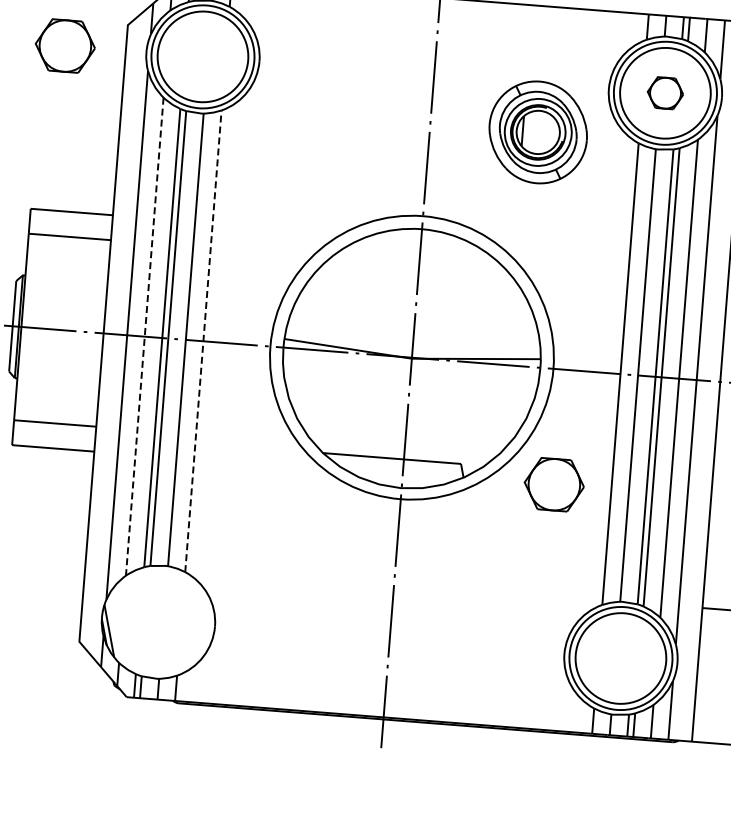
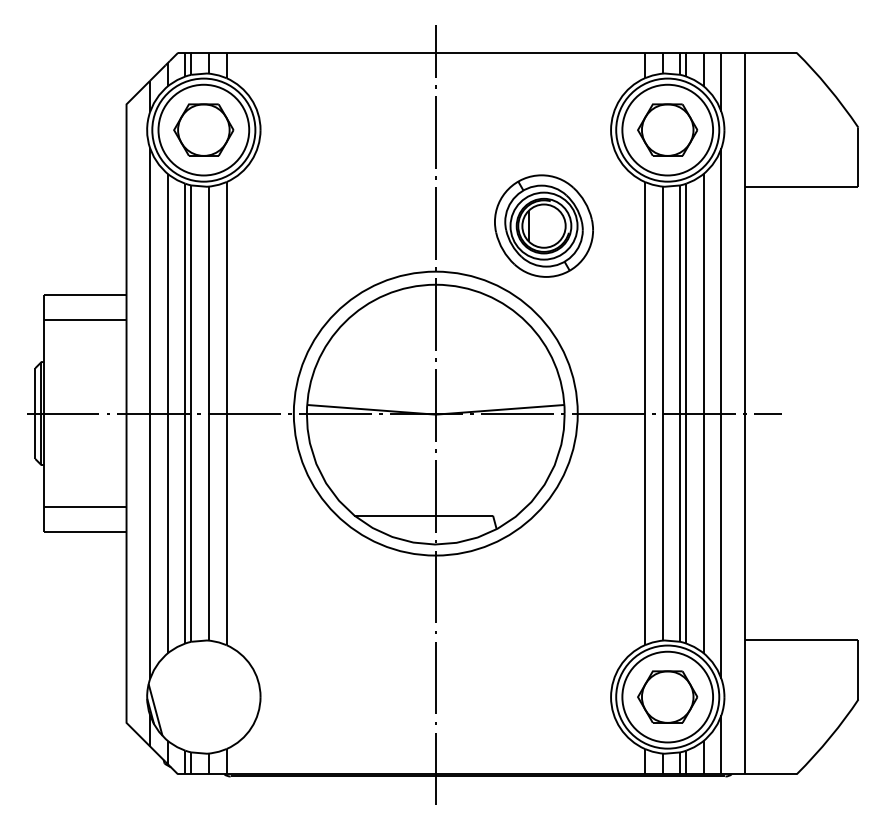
part: (65, 45) -> (203, 129), moved
part: (665, 92) -> (667, 129), size x1.67
part: (537, 131) -> (543, 225), moved
line: (144, 336) -> (167, 413), dashed -> solid
line: (203, 341) -> (226, 413), dashed -> solid
part: (554, 484) -> (667, 696), moved

